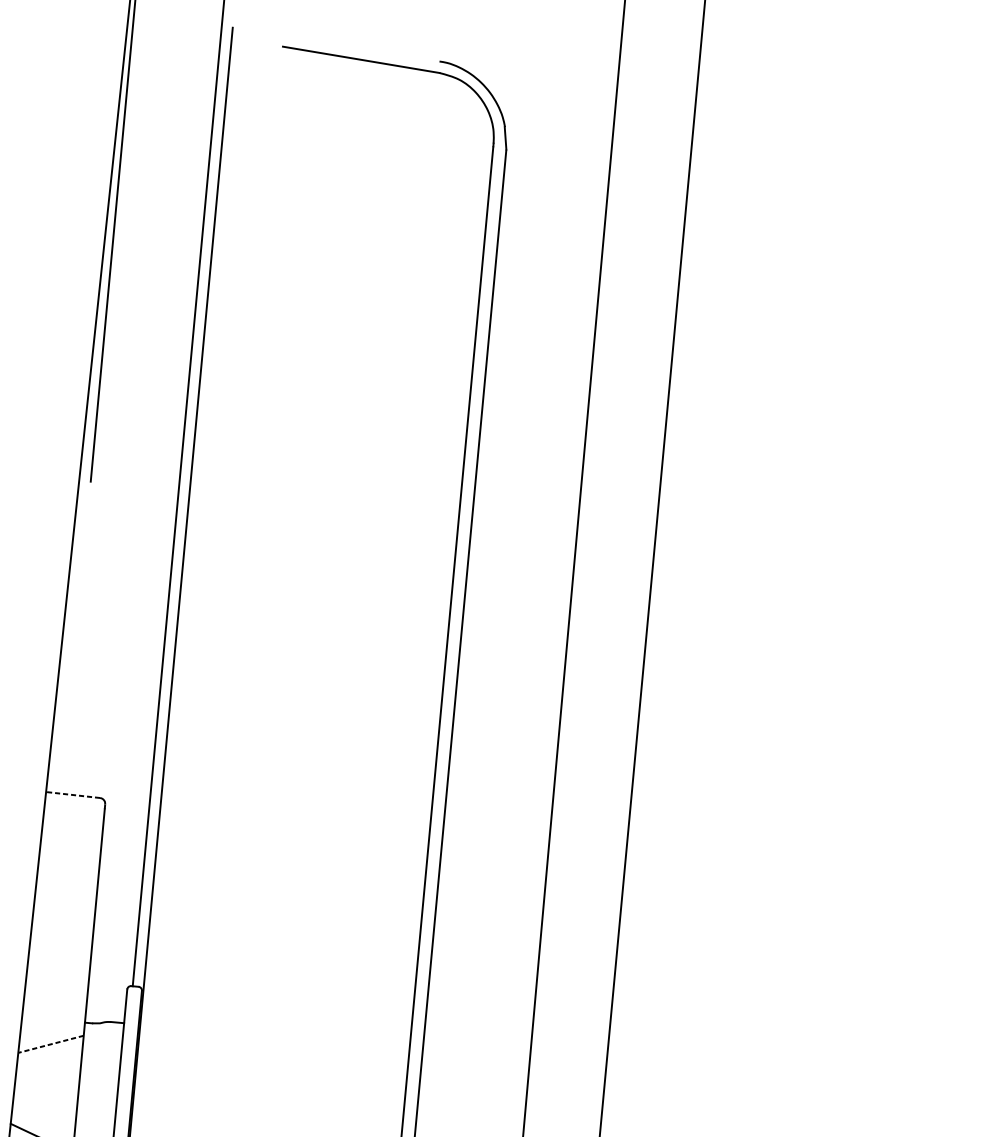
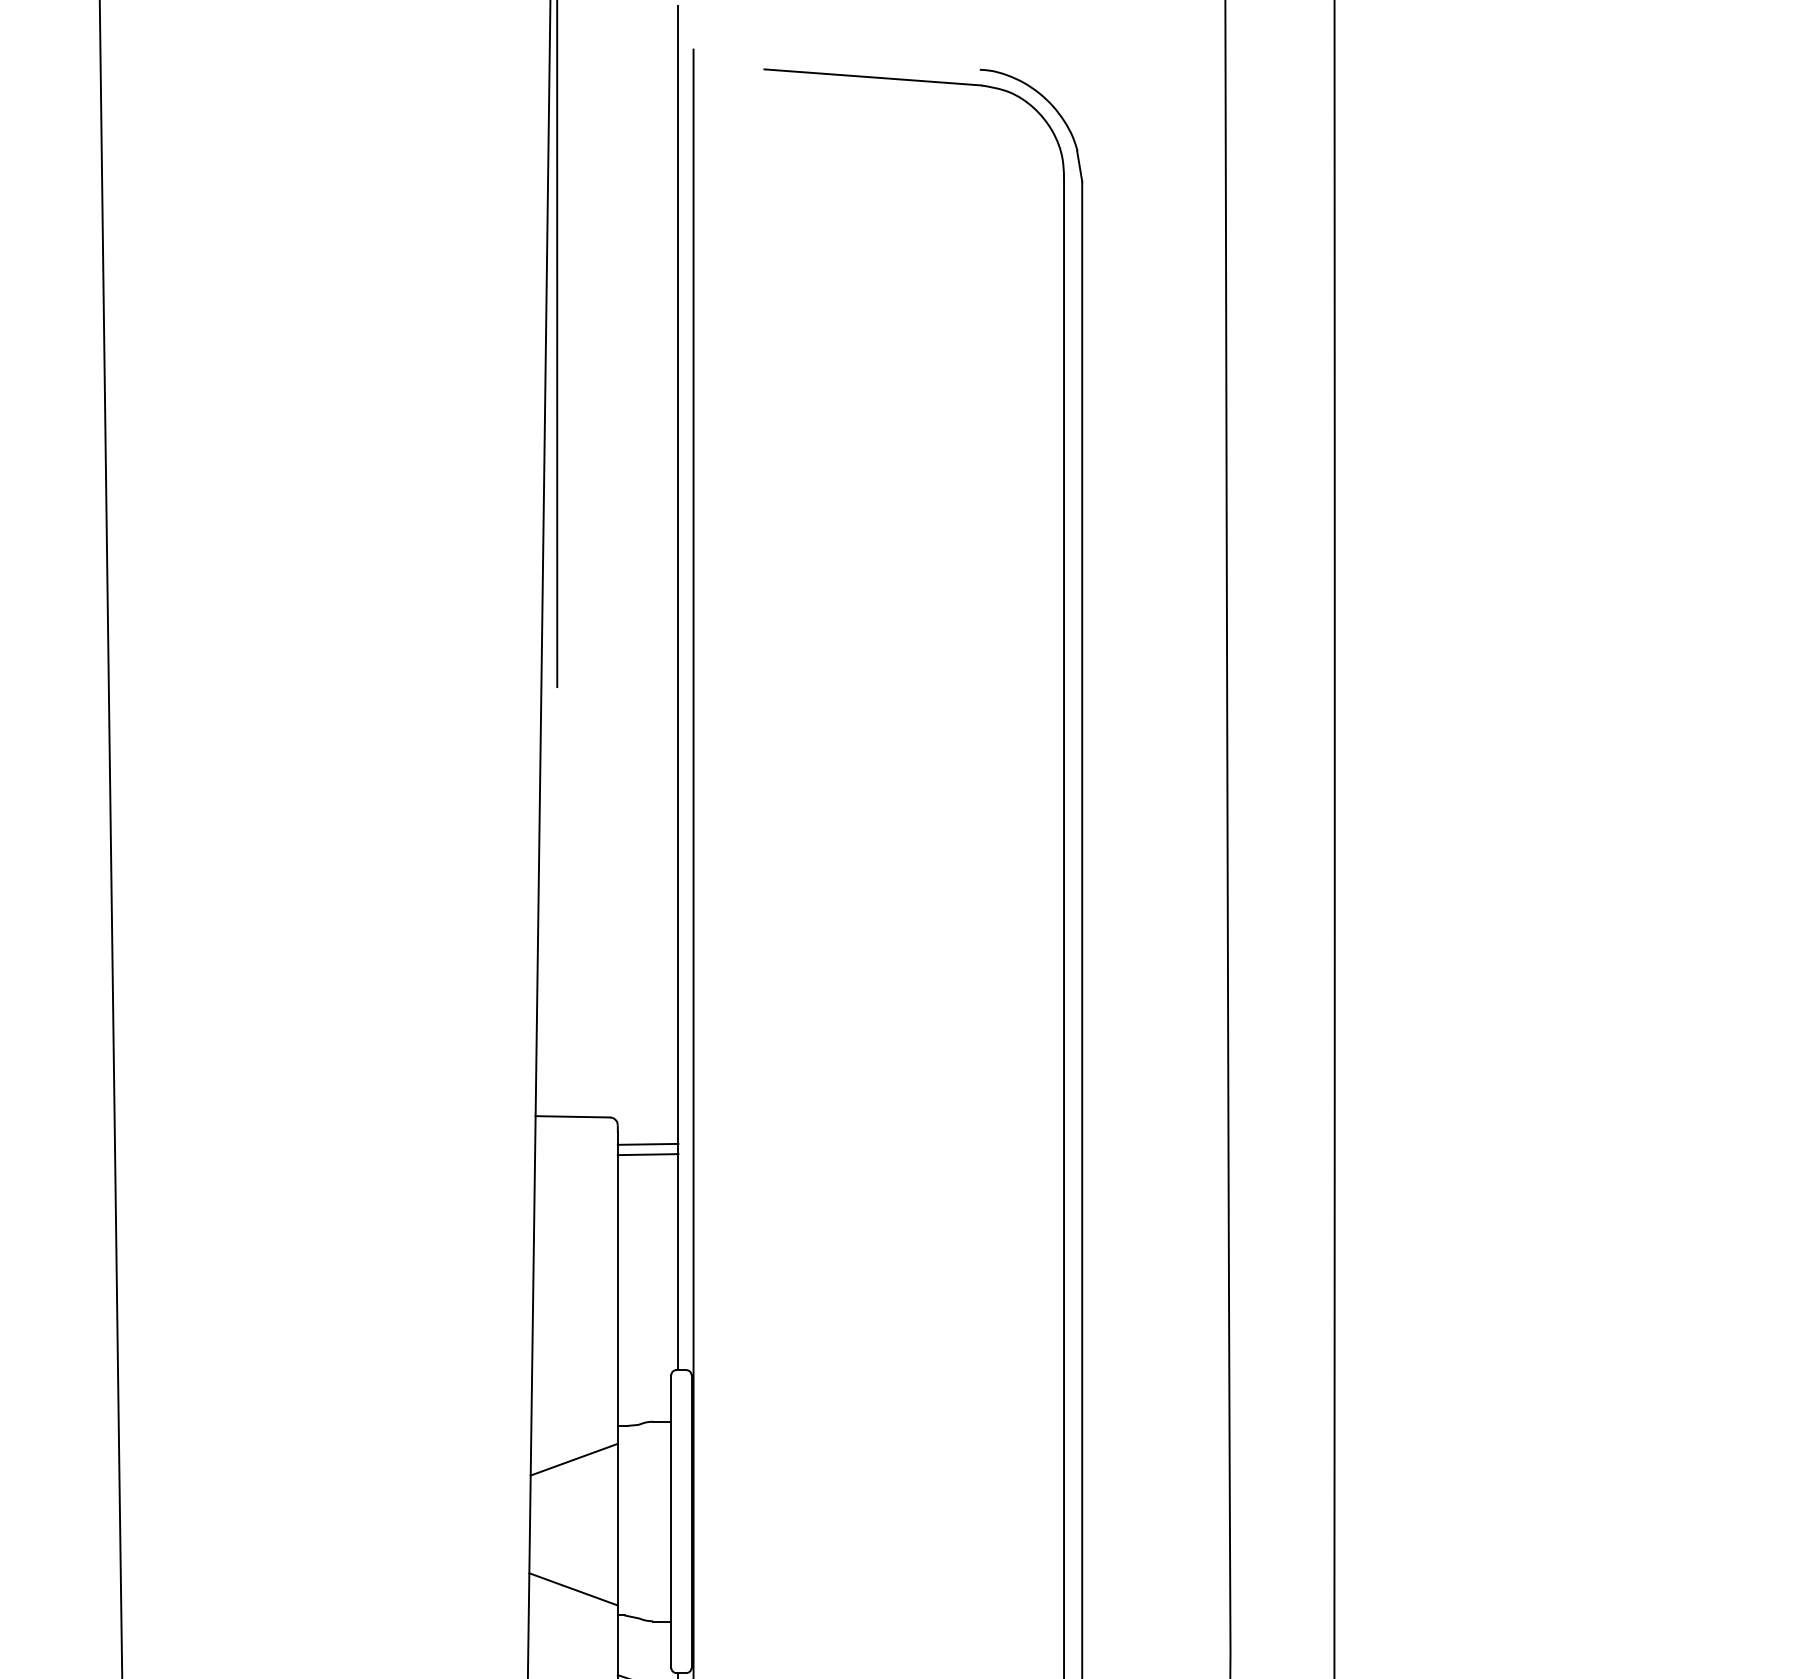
line: (72, 794) -> (572, 1116), dashed -> solid
line: (125, 819) -> (647, 1143), added
line: (124, 827) -> (647, 1154), added
line: (50, 1044) -> (573, 1459), dashed -> solid

